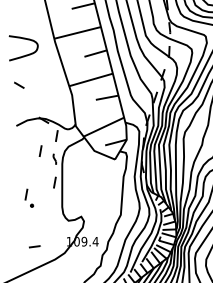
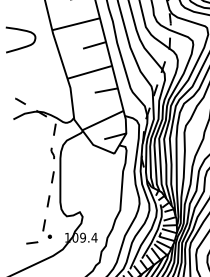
part: (19, 84) -> (20, 100), moved
line: (40, 150) -> (48, 200), moved
part: (29, 197) -> (47, 228), moved

